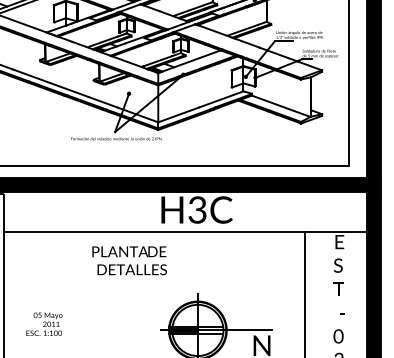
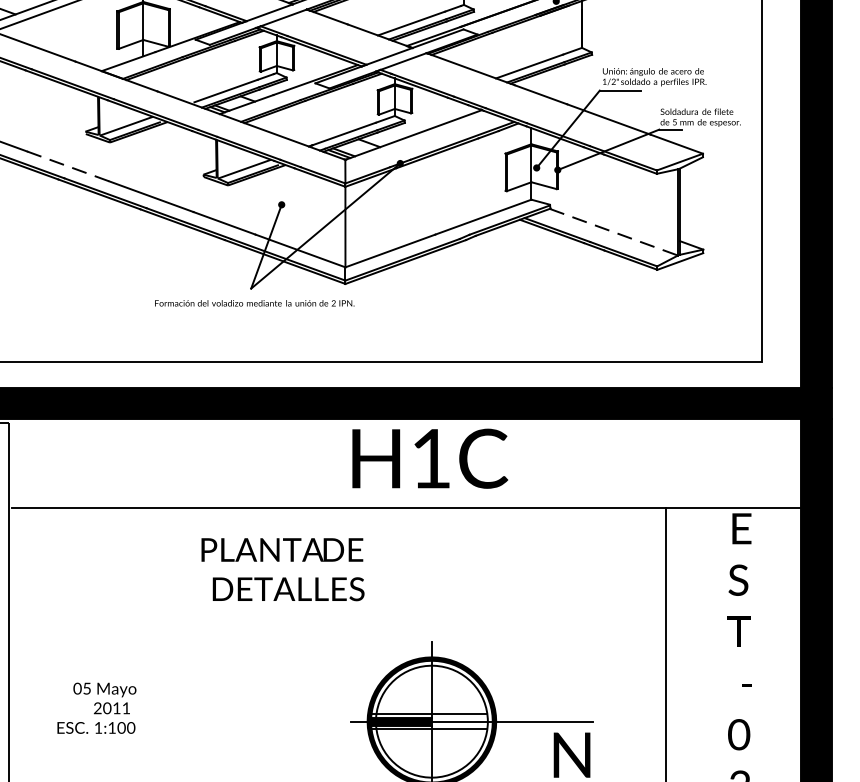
line: (30, 75) -> (66, 164), solid -> dashed
line: (281, 106) -> (614, 232), solid -> dashed
text: (197, 209) -> (431, 457), H3C -> H1C

